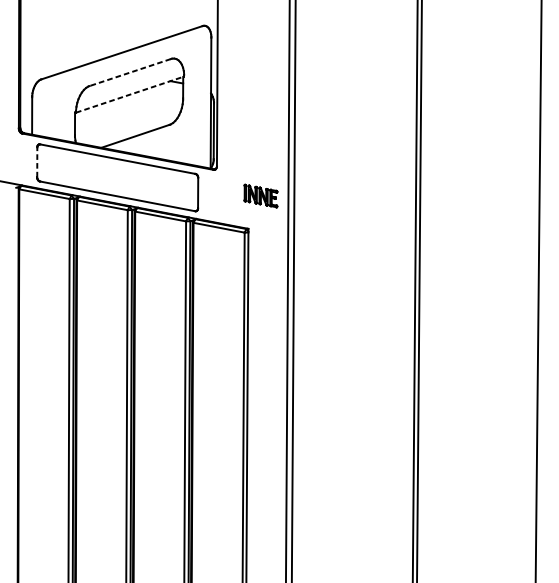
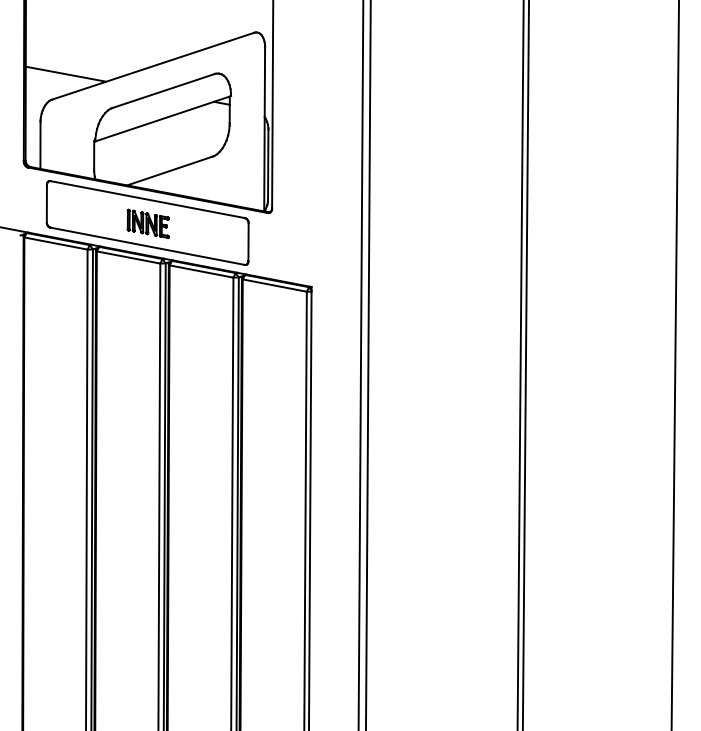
line: (52, 58) -> (65, 73), added
line: (130, 72) -> (163, 91), dashed -> solid
line: (130, 94) -> (163, 118), dashed -> solid
line: (36, 162) -> (46, 203), dashed -> solid
part: (260, 195) -> (147, 223), moved

